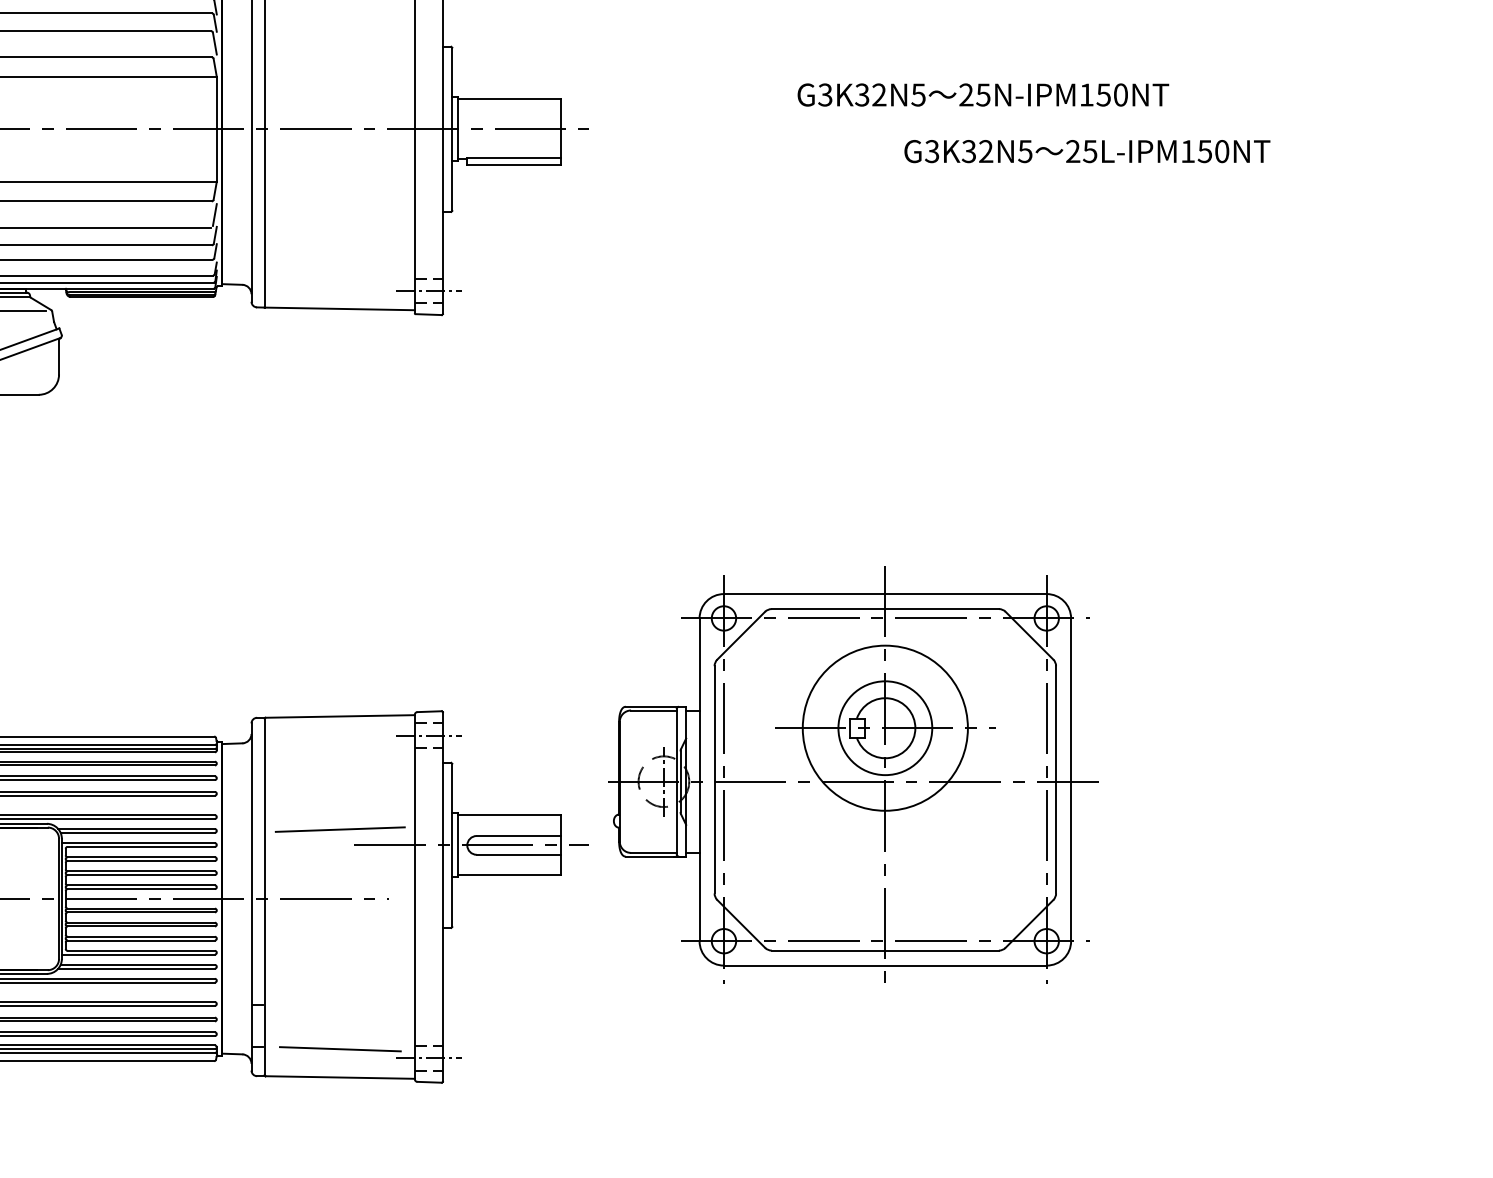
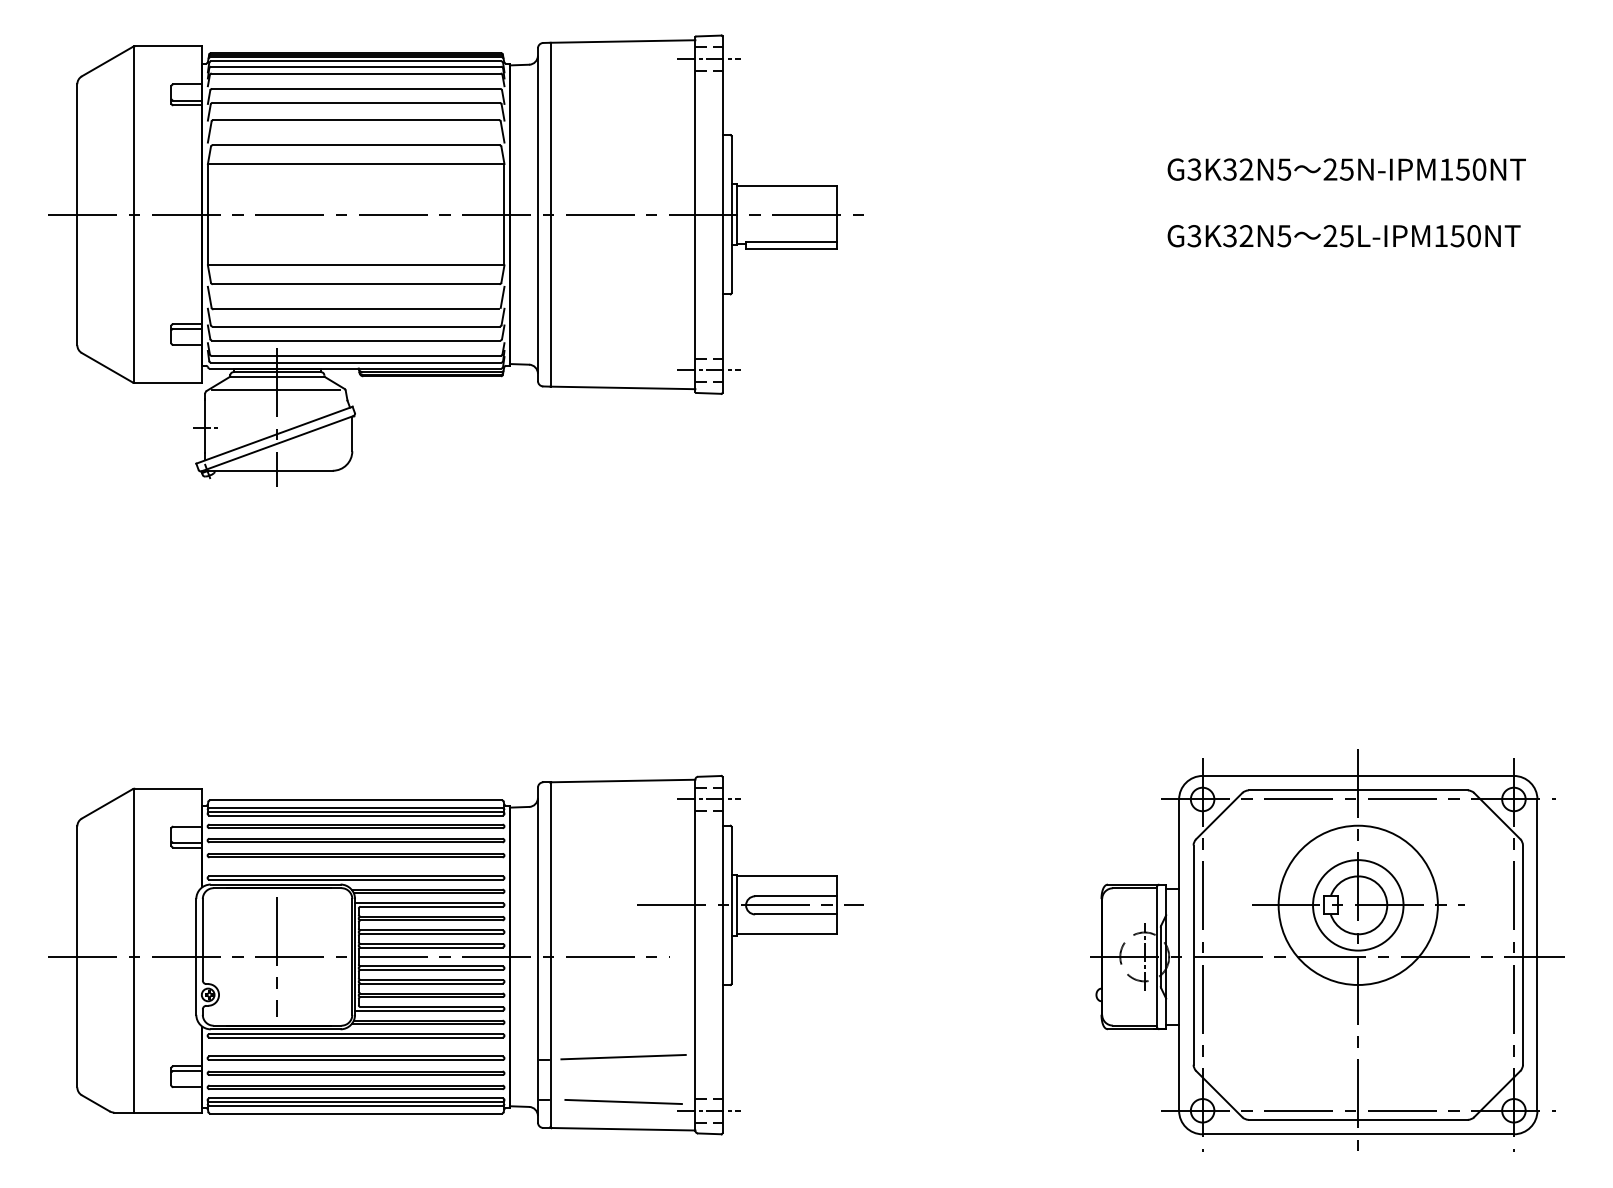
text: (983, 94) -> (1346, 169), moved
part: (853, 775) -> (1327, 950), moved
line: (340, 829) -> (623, 1057), moved

